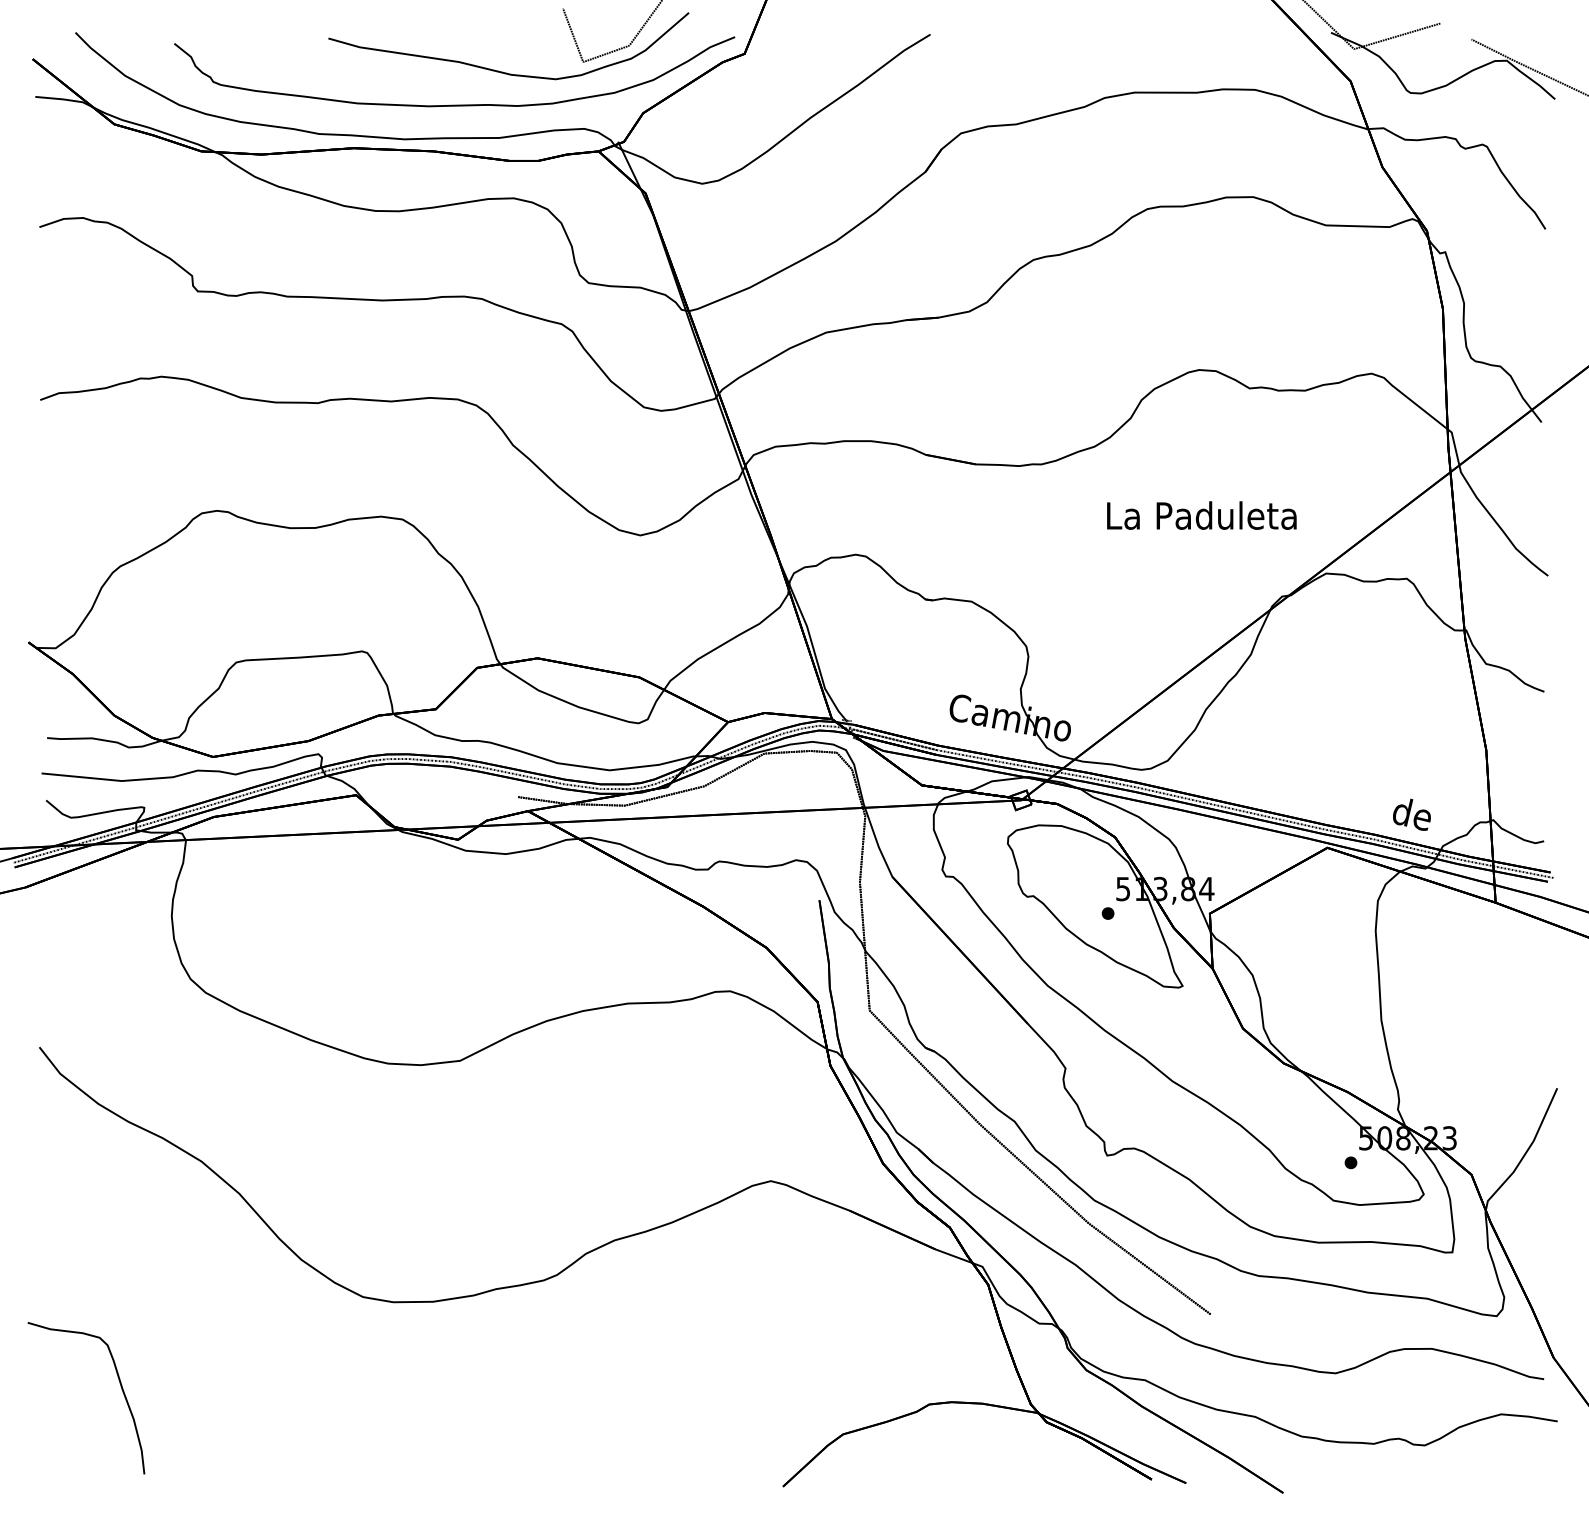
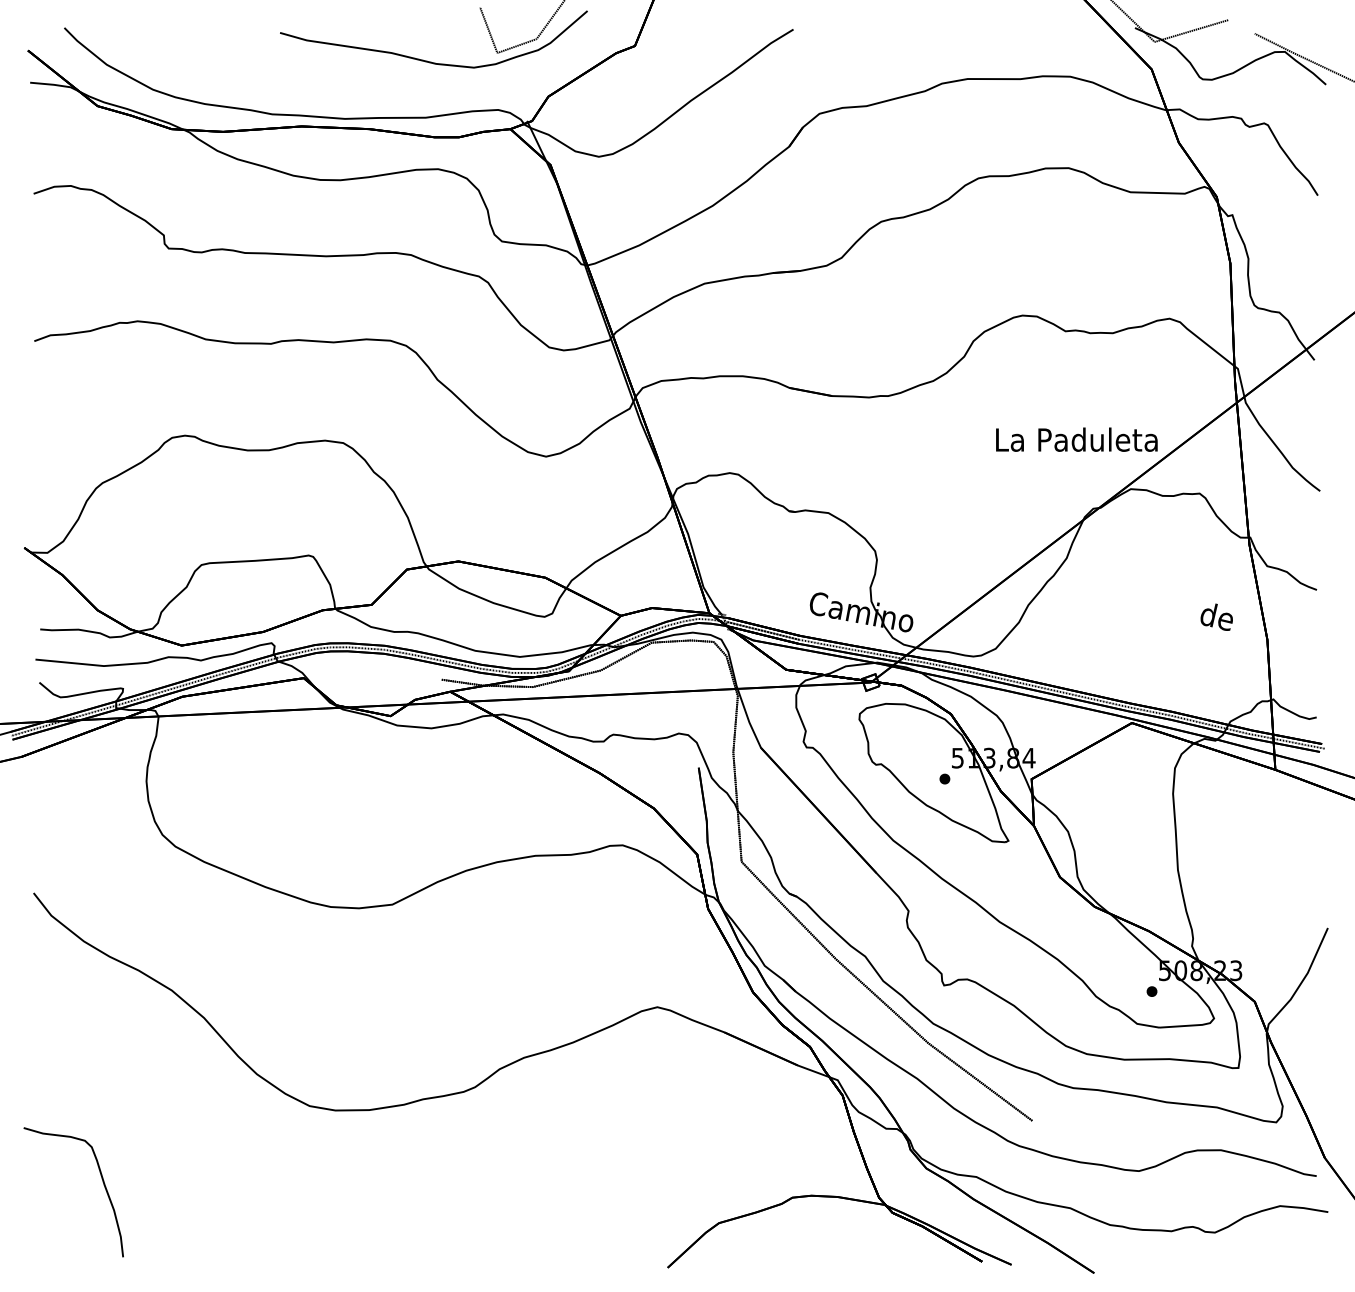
part: (454, 104) -> (387, 89), removed
text: (1201, 515) -> (1076, 439), moved
text: (1411, 814) -> (1216, 617), moved

